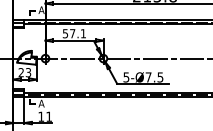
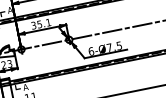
text: (69, 33) -> (37, 24), 57.1 -> 35.1
text: (126, 77) -> (91, 51), 5-Ø7.5 -> 6-Ø7.5

